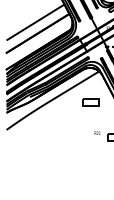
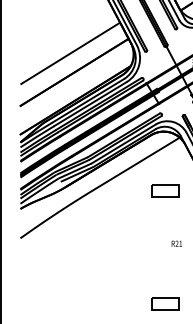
part: (90, 168) -> (164, 304), added

